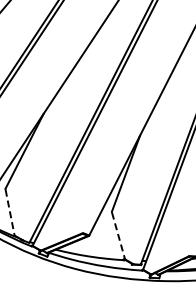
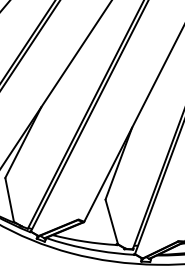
line: (10, 213) -> (10, 201), dashed -> solid
line: (118, 236) -> (111, 222), dashed -> solid

